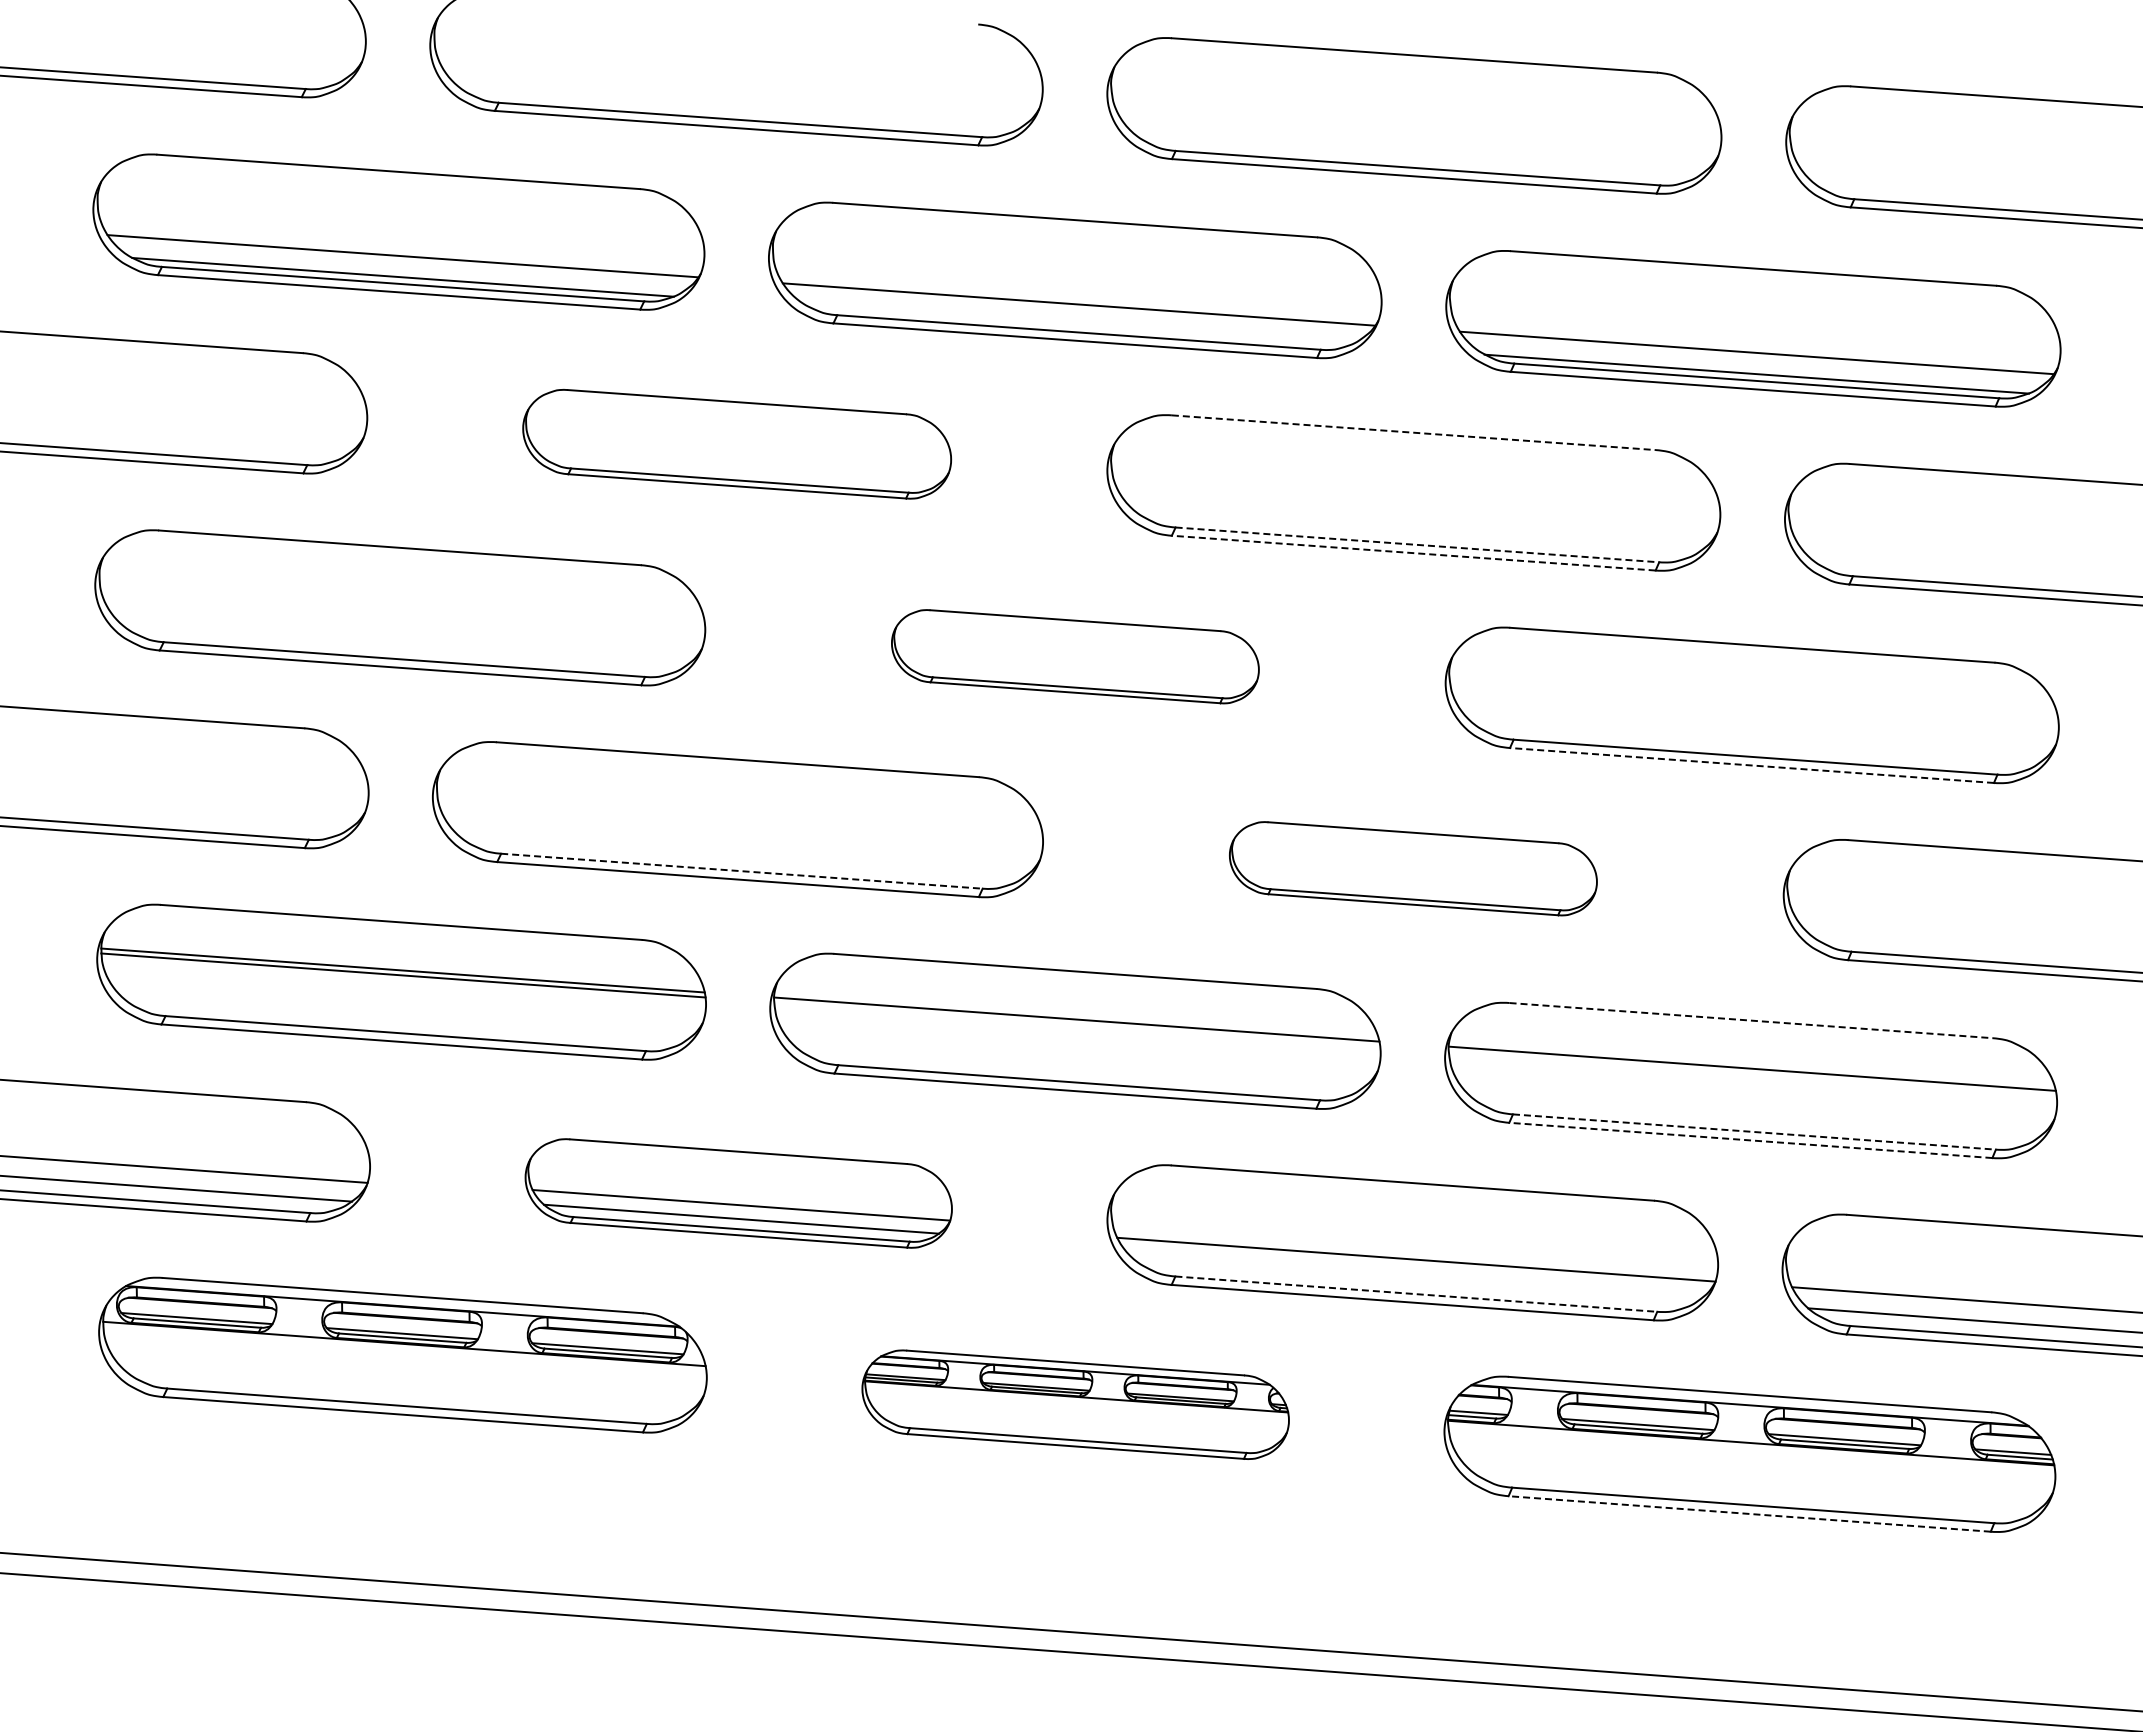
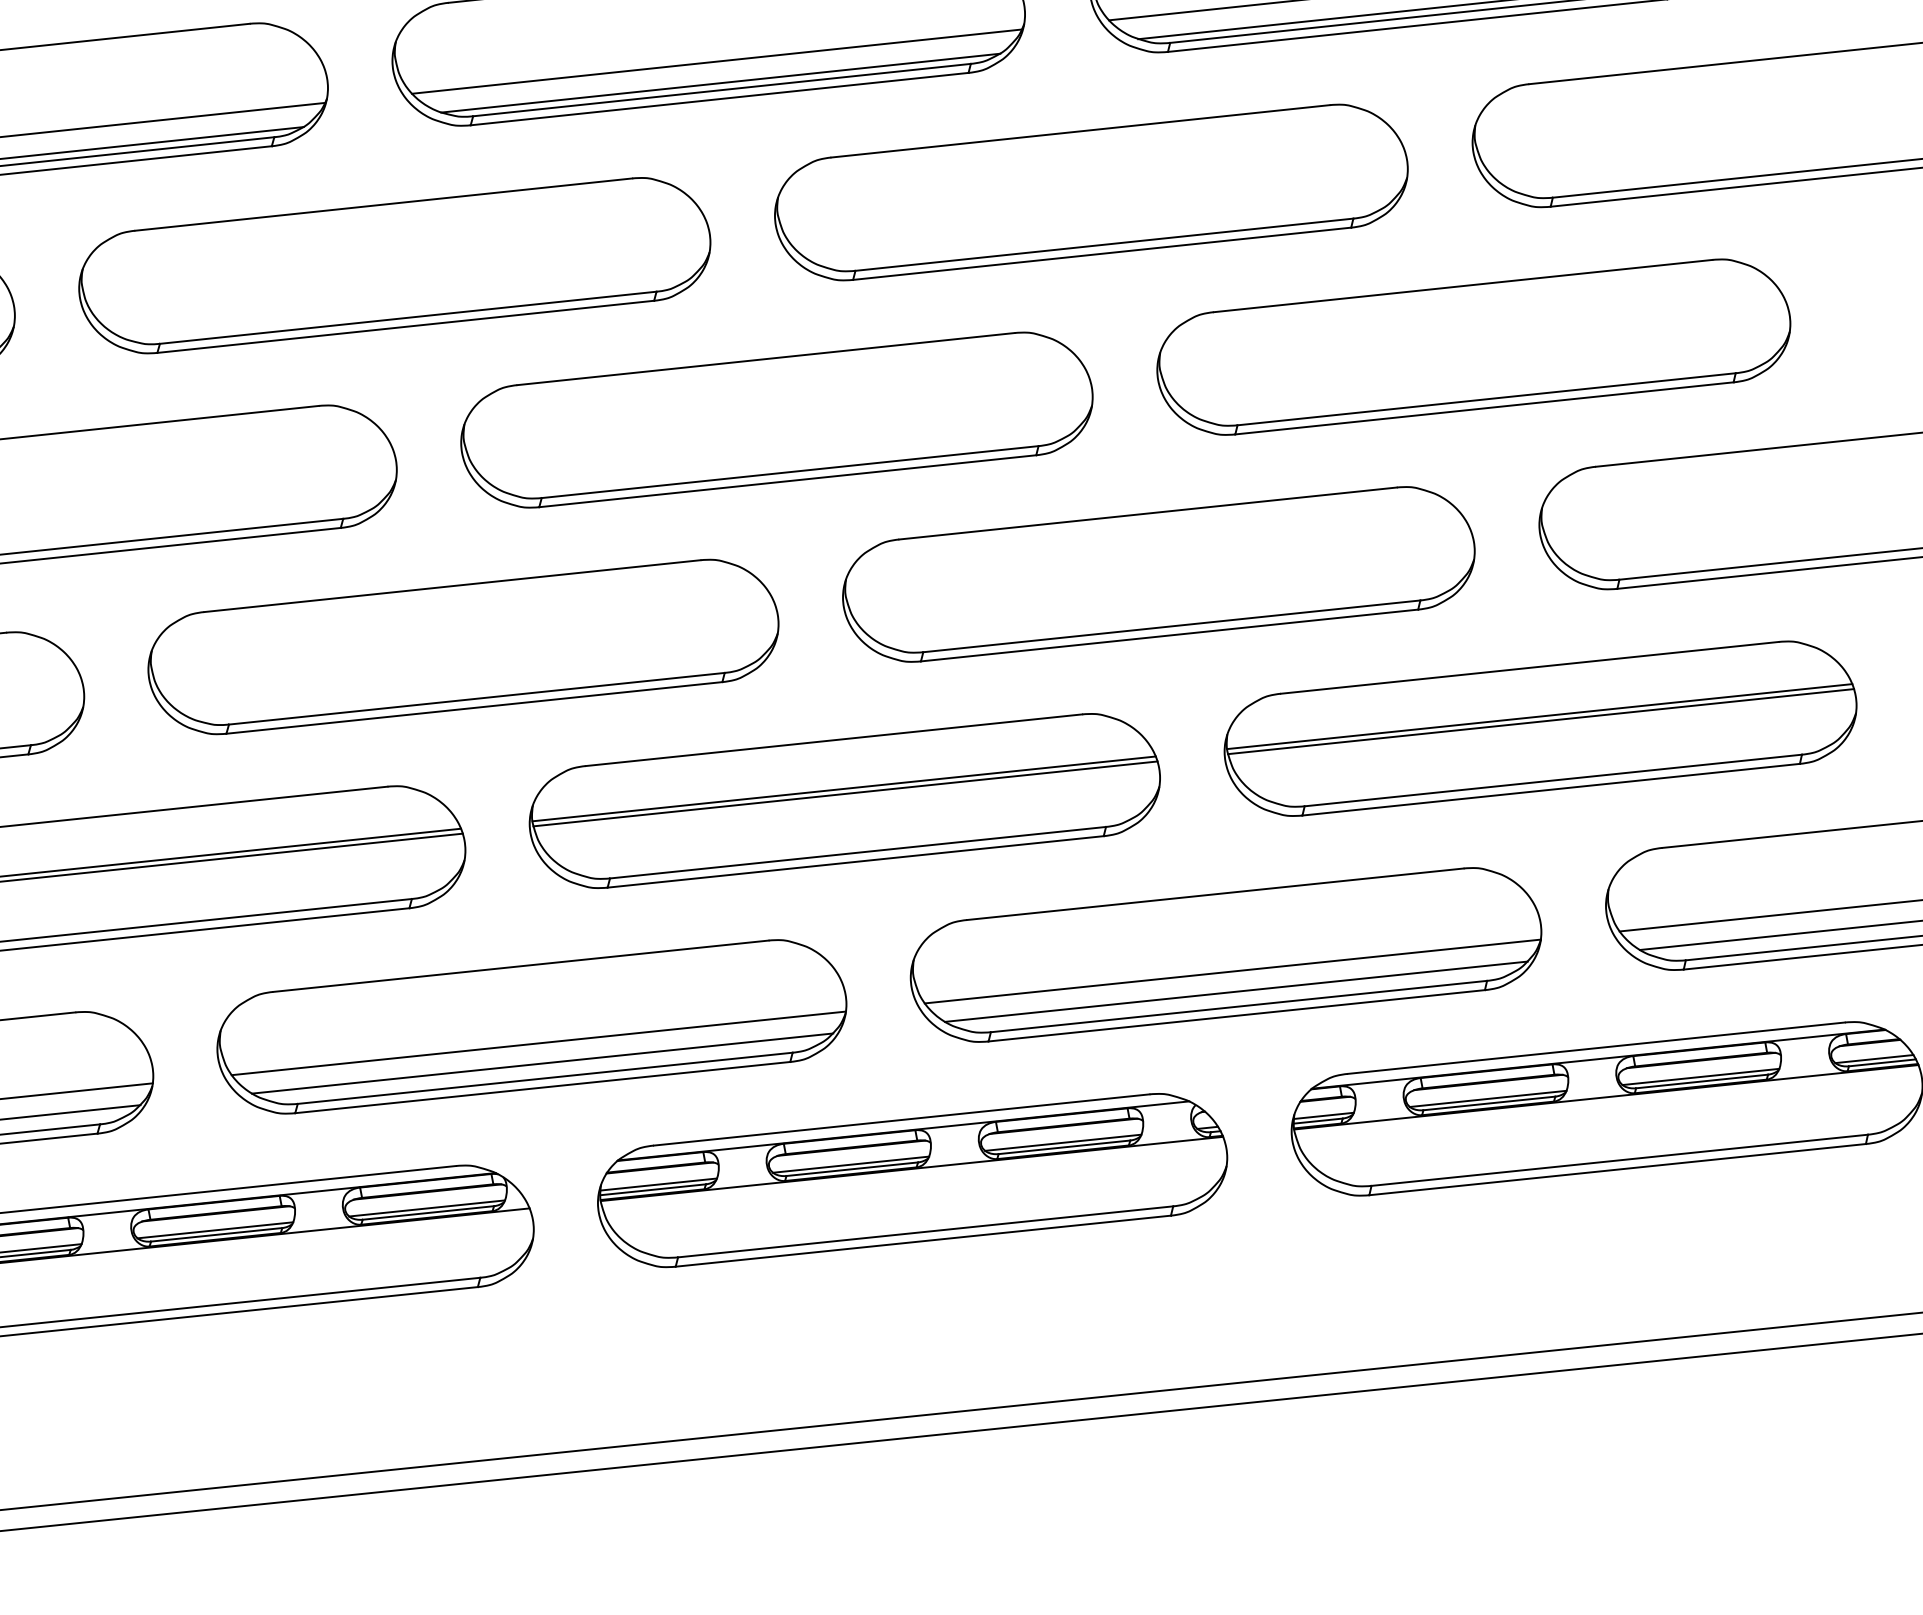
line: (1078, 325) -> (720, 83), added
line: (1413, 432) -> (1080, 131), dashed -> solid
part: (736, 443) -> (393, 264), size x1.43
line: (1417, 544) -> (1104, 244), dashed -> solid
line: (1413, 553) -> (1102, 254), dashed -> solid
part: (1075, 656) -> (777, 420), size x1.67
line: (1752, 765) -> (1484, 408), dashed -> solid
part: (1413, 868) -> (1159, 574), size x1.67
line: (742, 871) -> (477, 698), dashed -> solid
line: (1751, 1020) -> (1530, 667), dashed -> solid
line: (1077, 1024) -> (845, 793), added
line: (1752, 1073) -> (1540, 721), added
line: (1754, 1132) -> (1553, 780), dashed -> solid
line: (1750, 1140) -> (1550, 789), dashed -> solid
part: (738, 1193) -> (531, 1026), size x1.43
line: (1416, 1279) -> (1236, 991), added
line: (1416, 1294) -> (1239, 1006), dashed -> solid
part: (1075, 1404) -> (912, 1180), size x1.43
line: (1749, 1513) -> (1617, 1169), dashed -> solid

